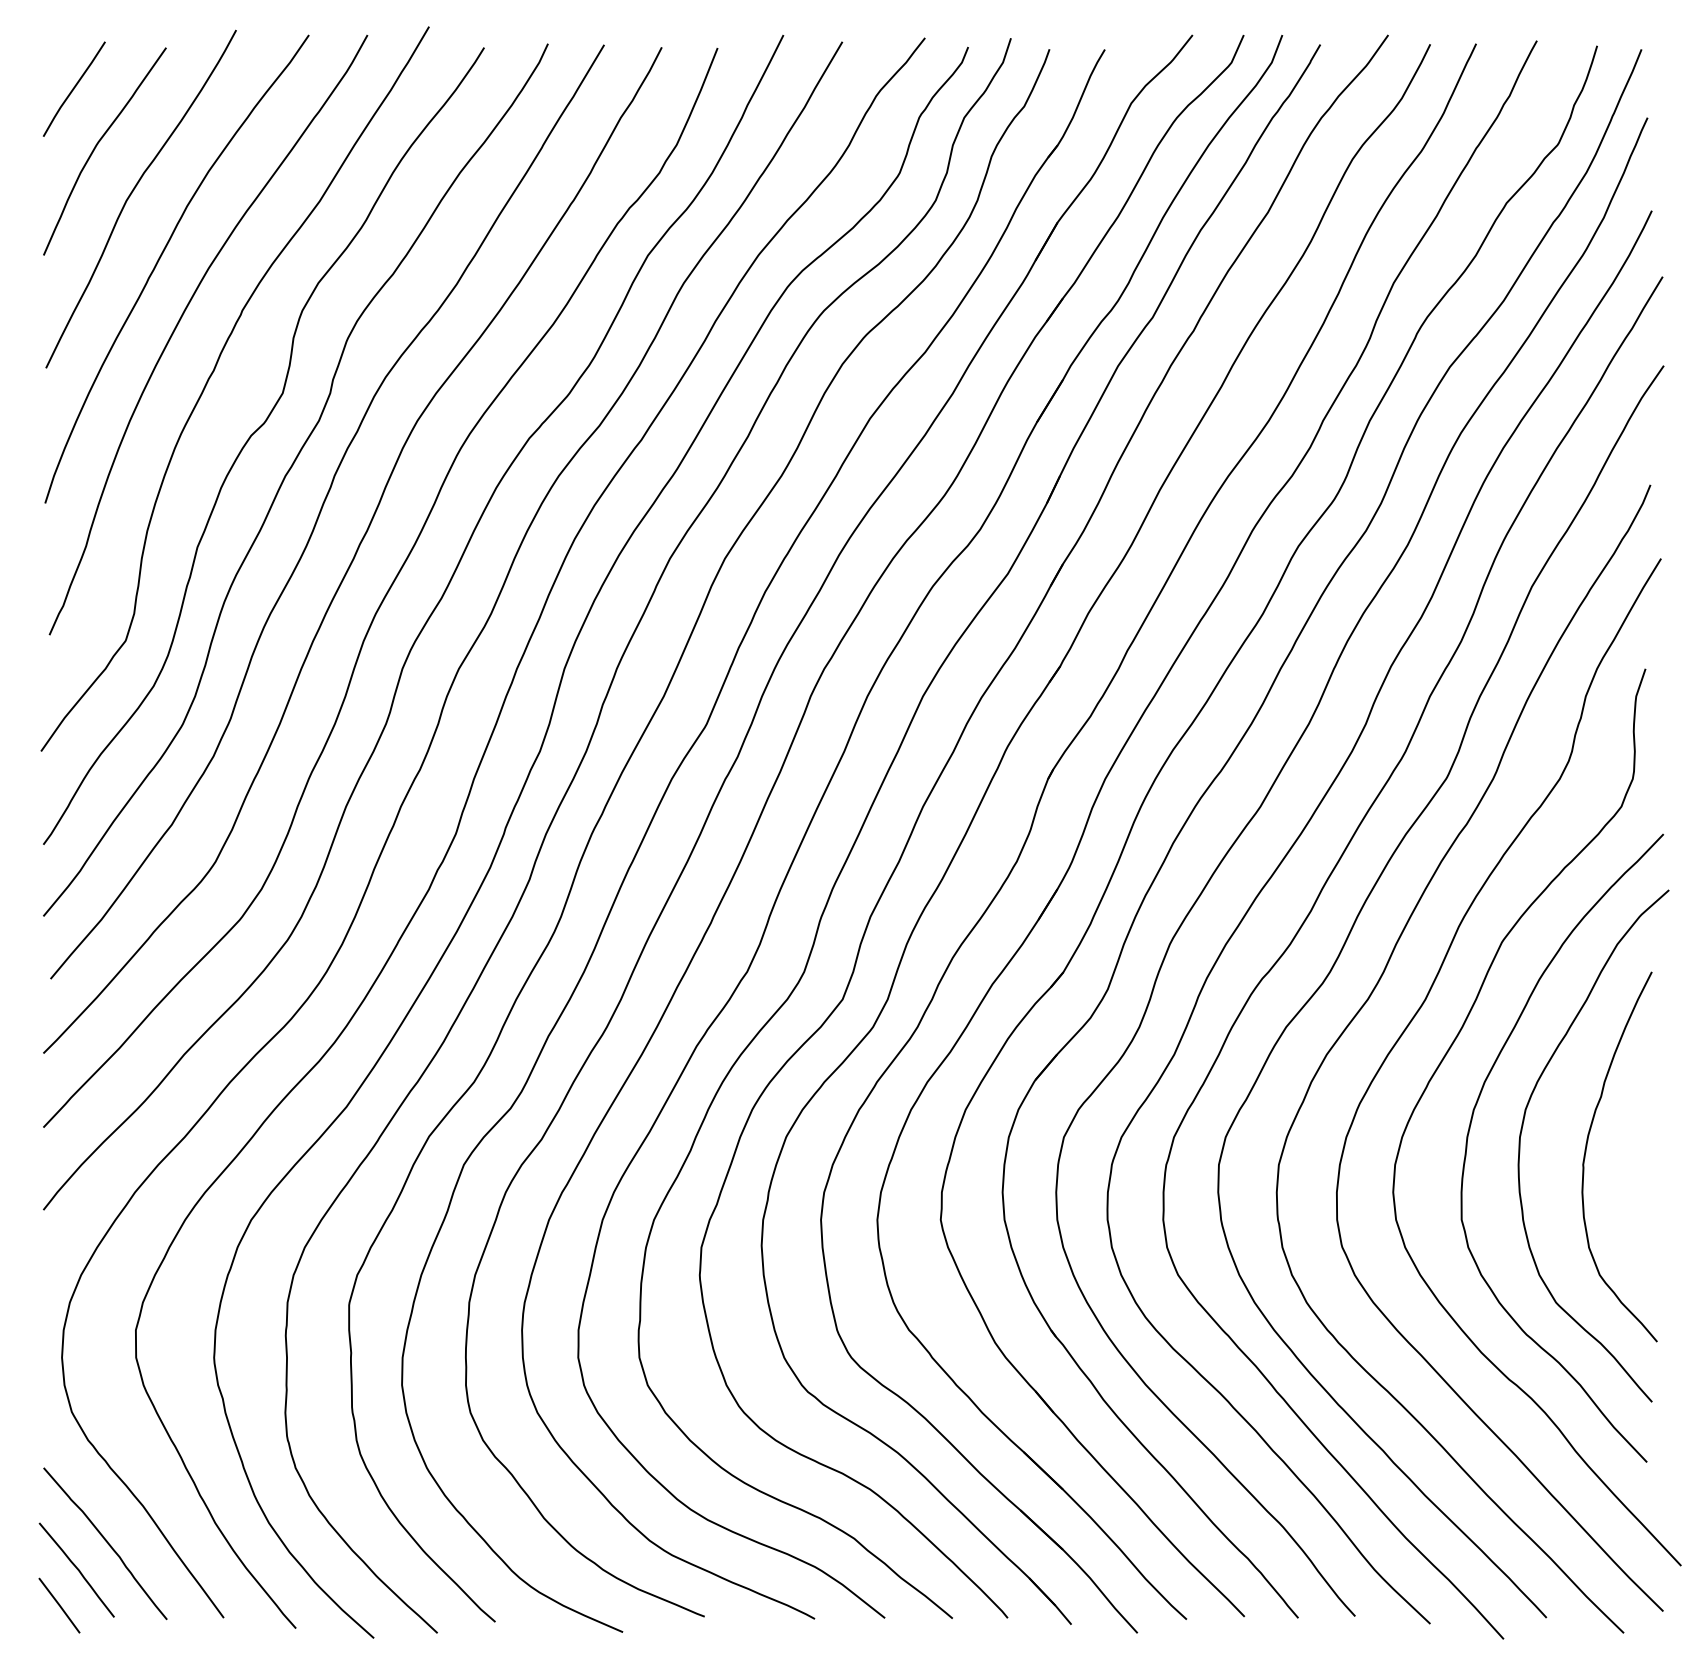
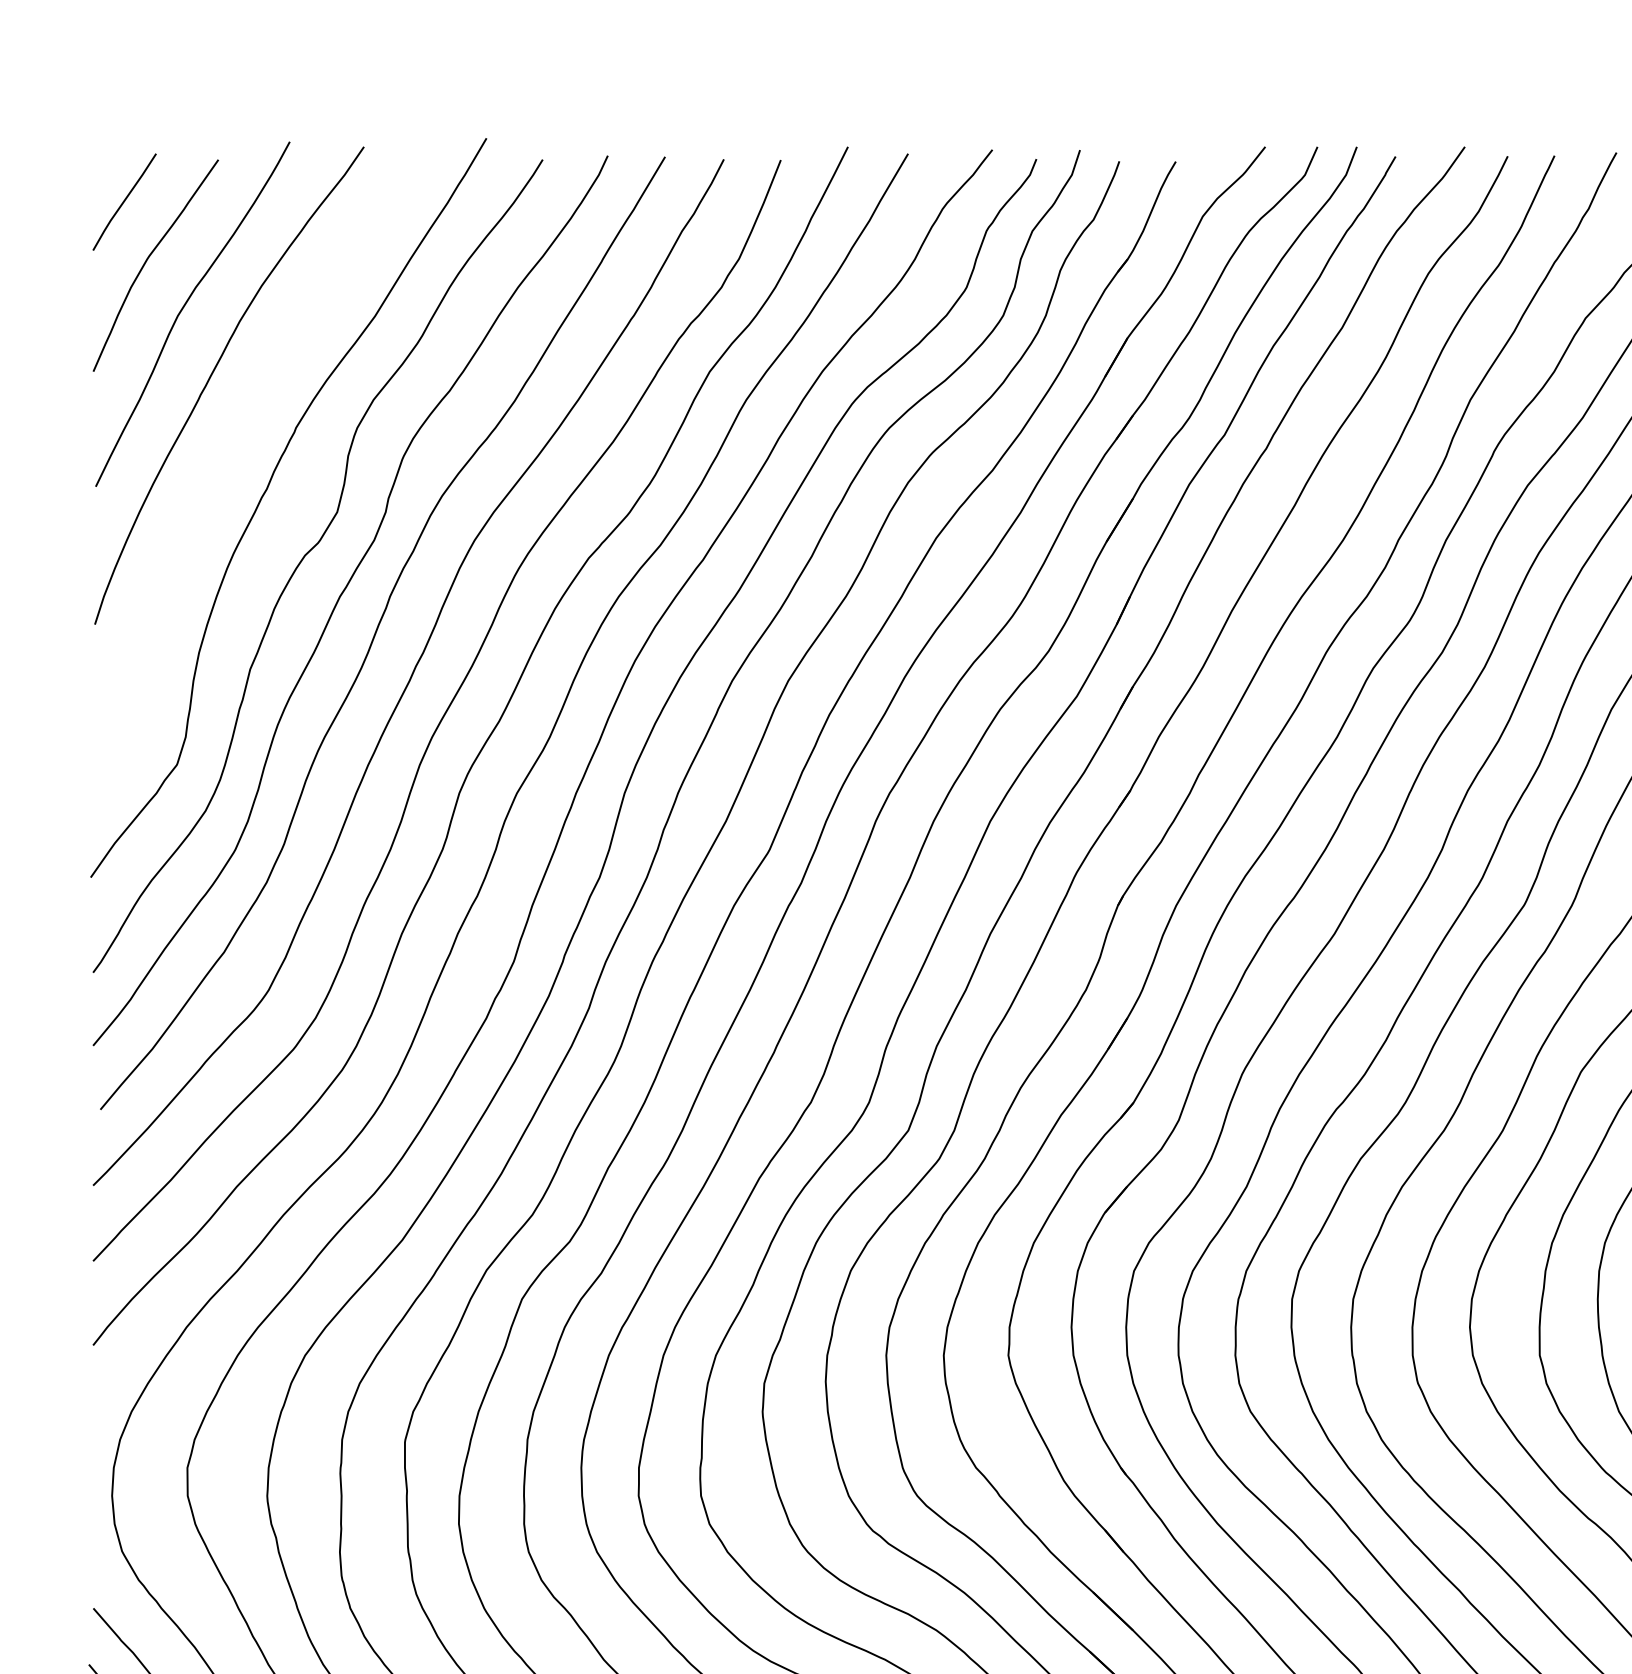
curve: (180, 321) -> (232, 439), removed

